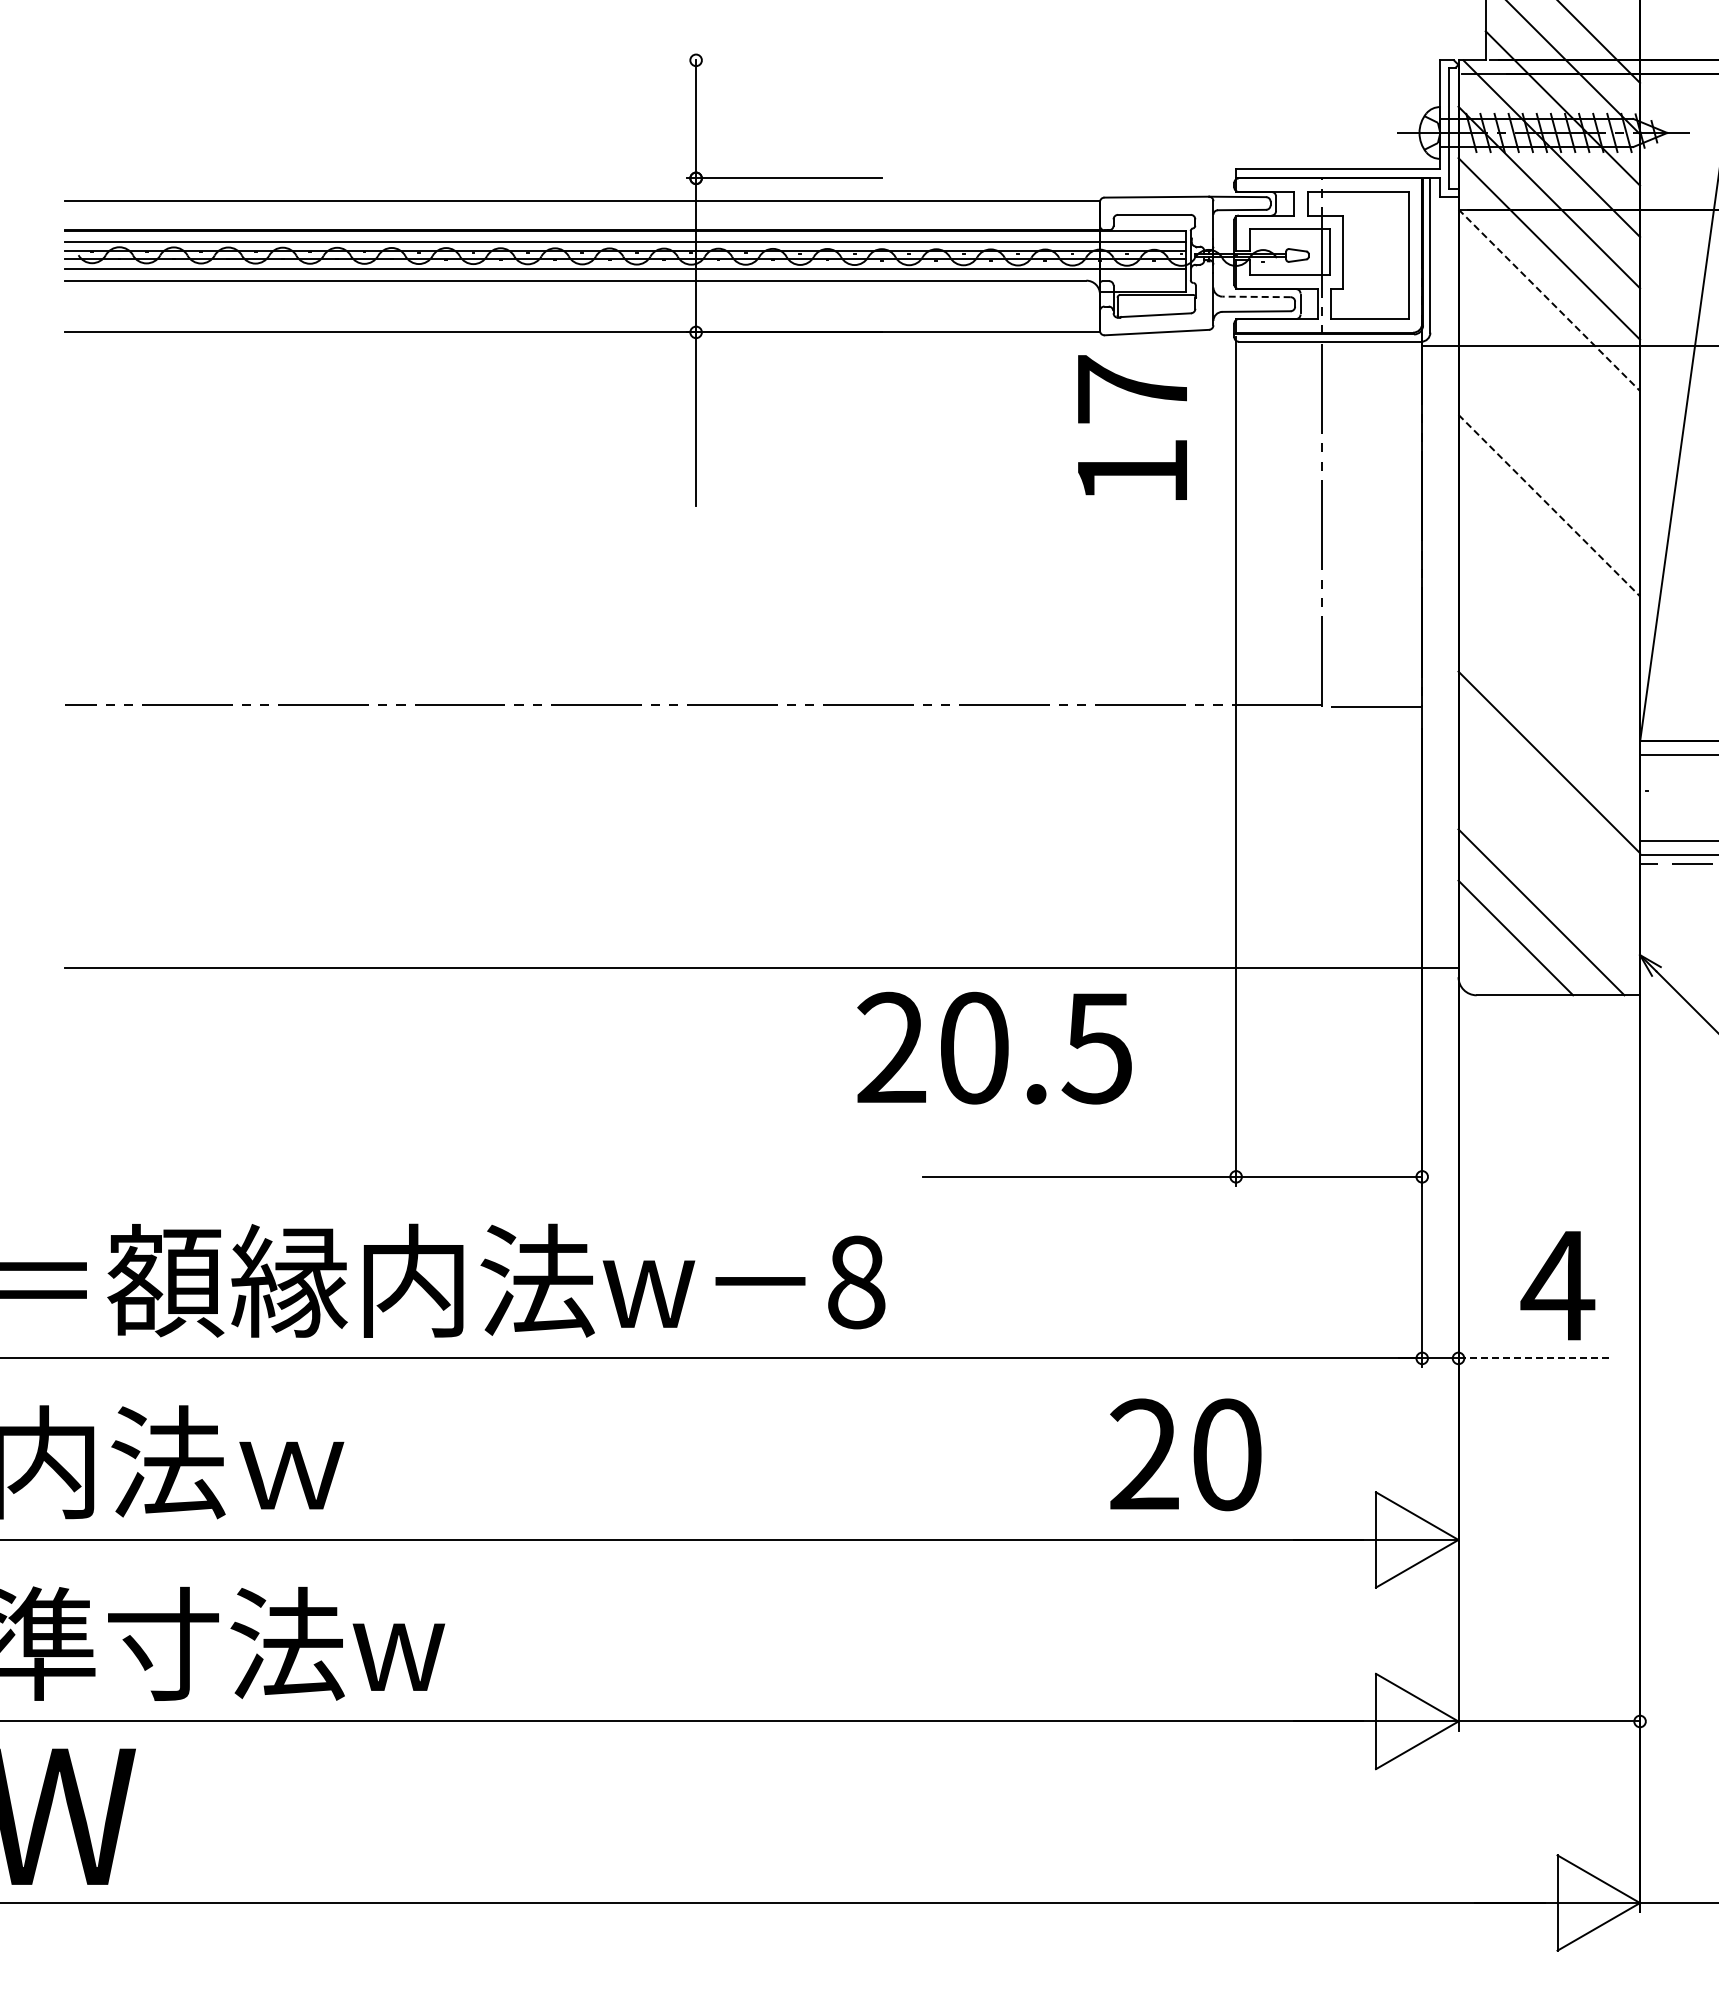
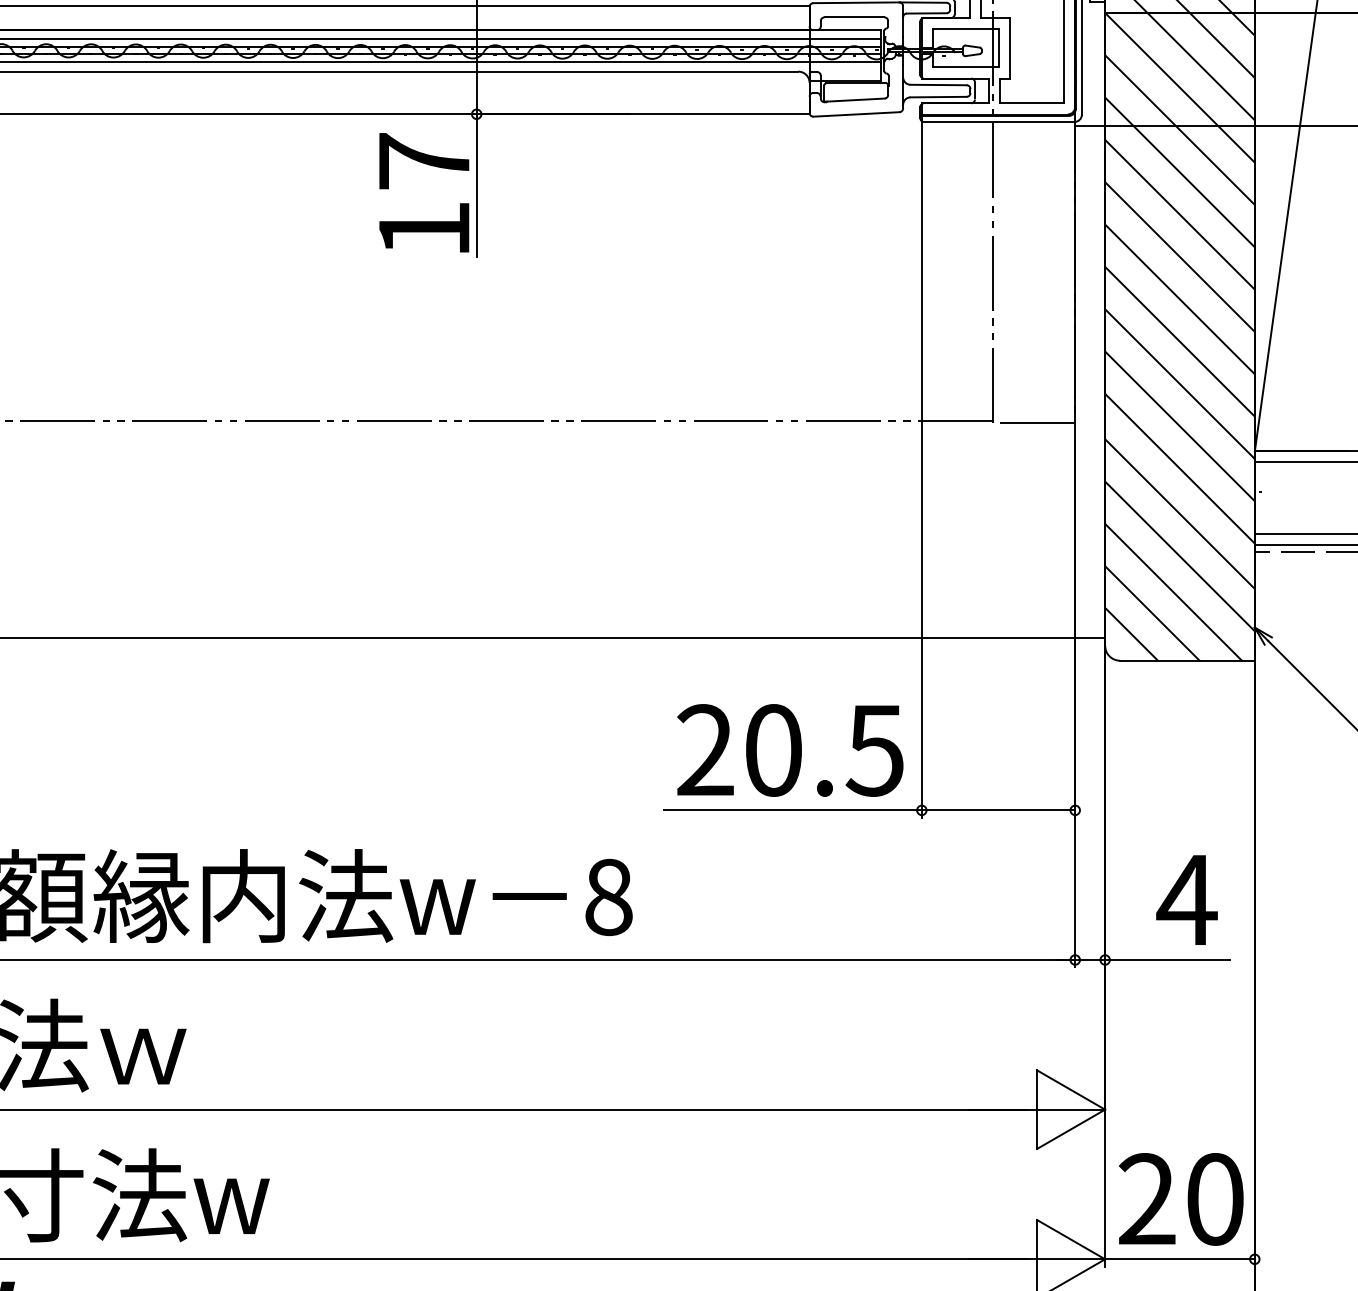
line: (1256, 296) -> (938, 84), dashed -> solid
line: (1549, 300) -> (1180, 87), dashed -> solid
line: (1549, 351) -> (1180, 130), added
line: (1549, 402) -> (1180, 172), added
text: (1132, 427) -> (424, 192), moved
line: (1549, 454) -> (1180, 214), added
line: (1549, 505) -> (1180, 256), dashed -> solid
line: (1549, 556) -> (1180, 299), added
line: (1549, 608) -> (1180, 341), added
line: (1549, 659) -> (1180, 383), added
line: (1549, 710) -> (1180, 425), added
line: (1549, 817) -> (1180, 514), added
line: (1549, 868) -> (1180, 556), added
line: (1490, 963) -> (1131, 634), added
text: (994, 1047) -> (790, 749), moved
line: (1534, 1358) -> (1167, 960), dashed -> solid
text: (1185, 1454) -> (1180, 1199), moved

